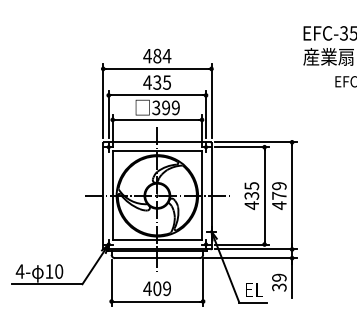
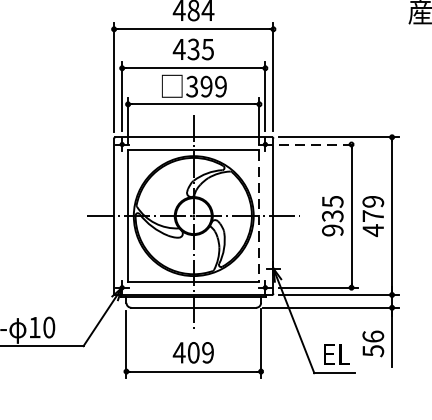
line: (242, 147) -> (319, 144), solid -> dashed
line: (202, 195) -> (260, 215), solid -> dashed
text: (251, 205) -> (332, 230), 435 -> 935
text: (279, 282) -> (373, 343), 39 -> 56

